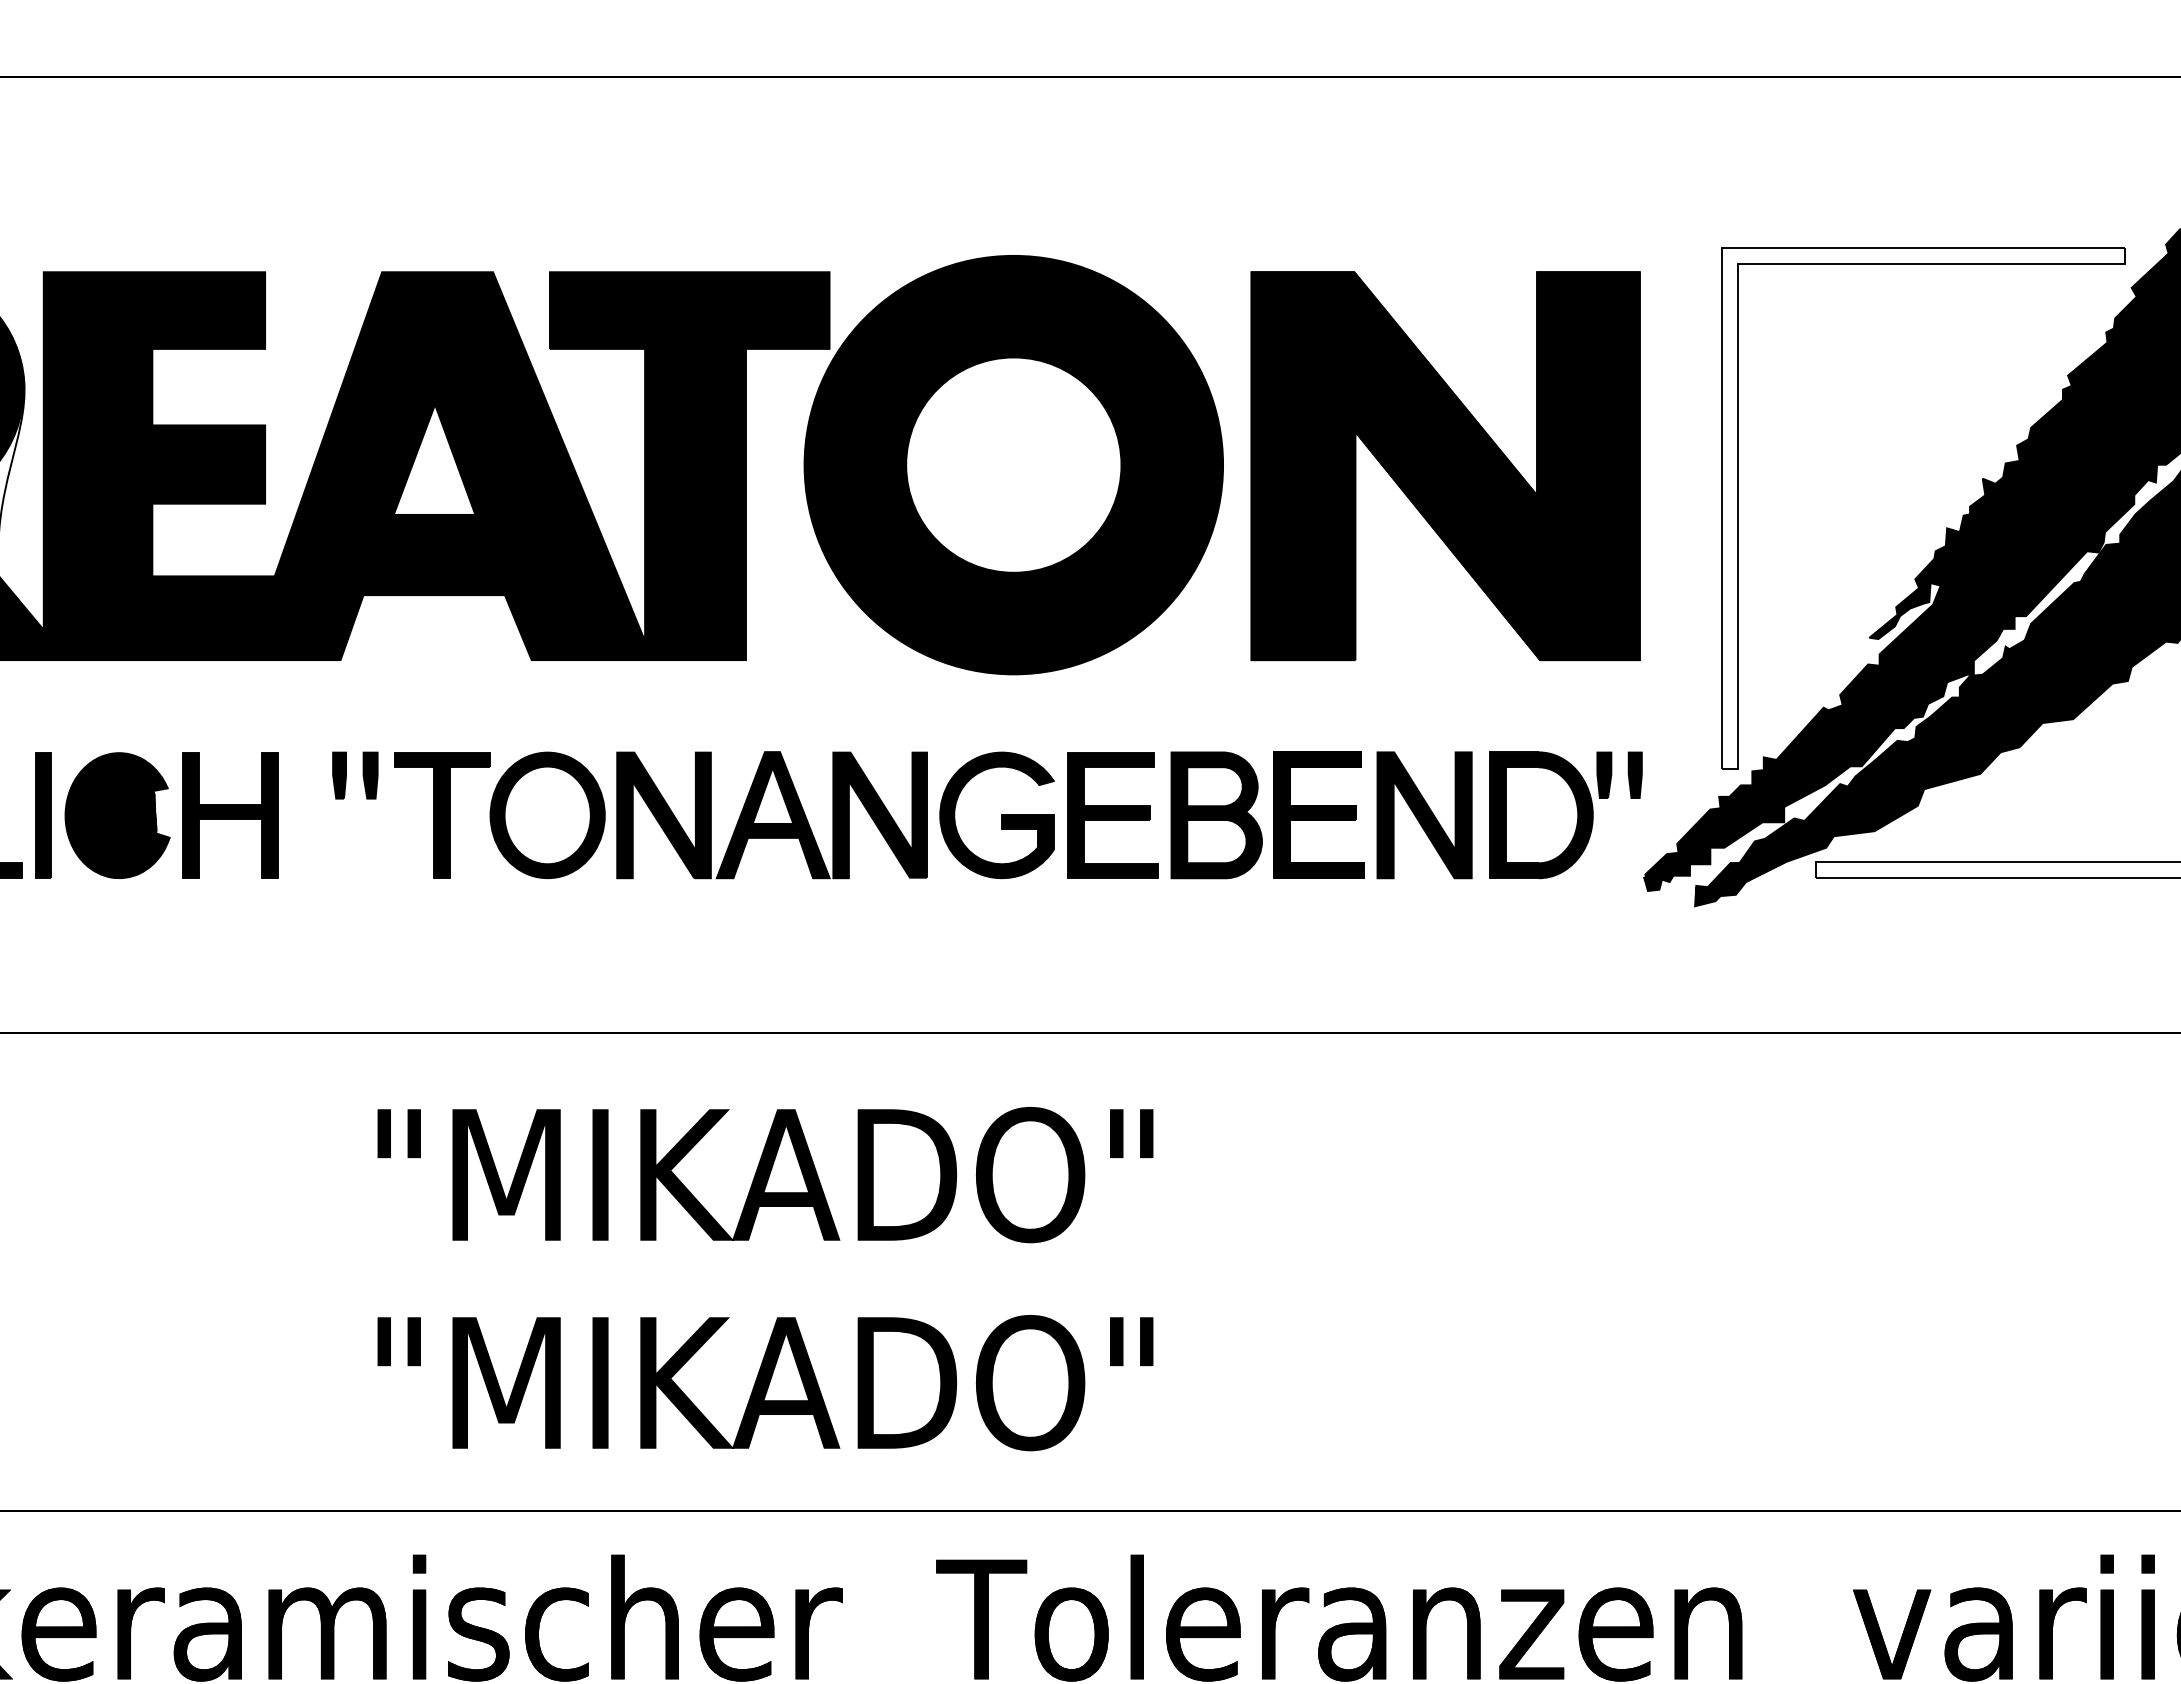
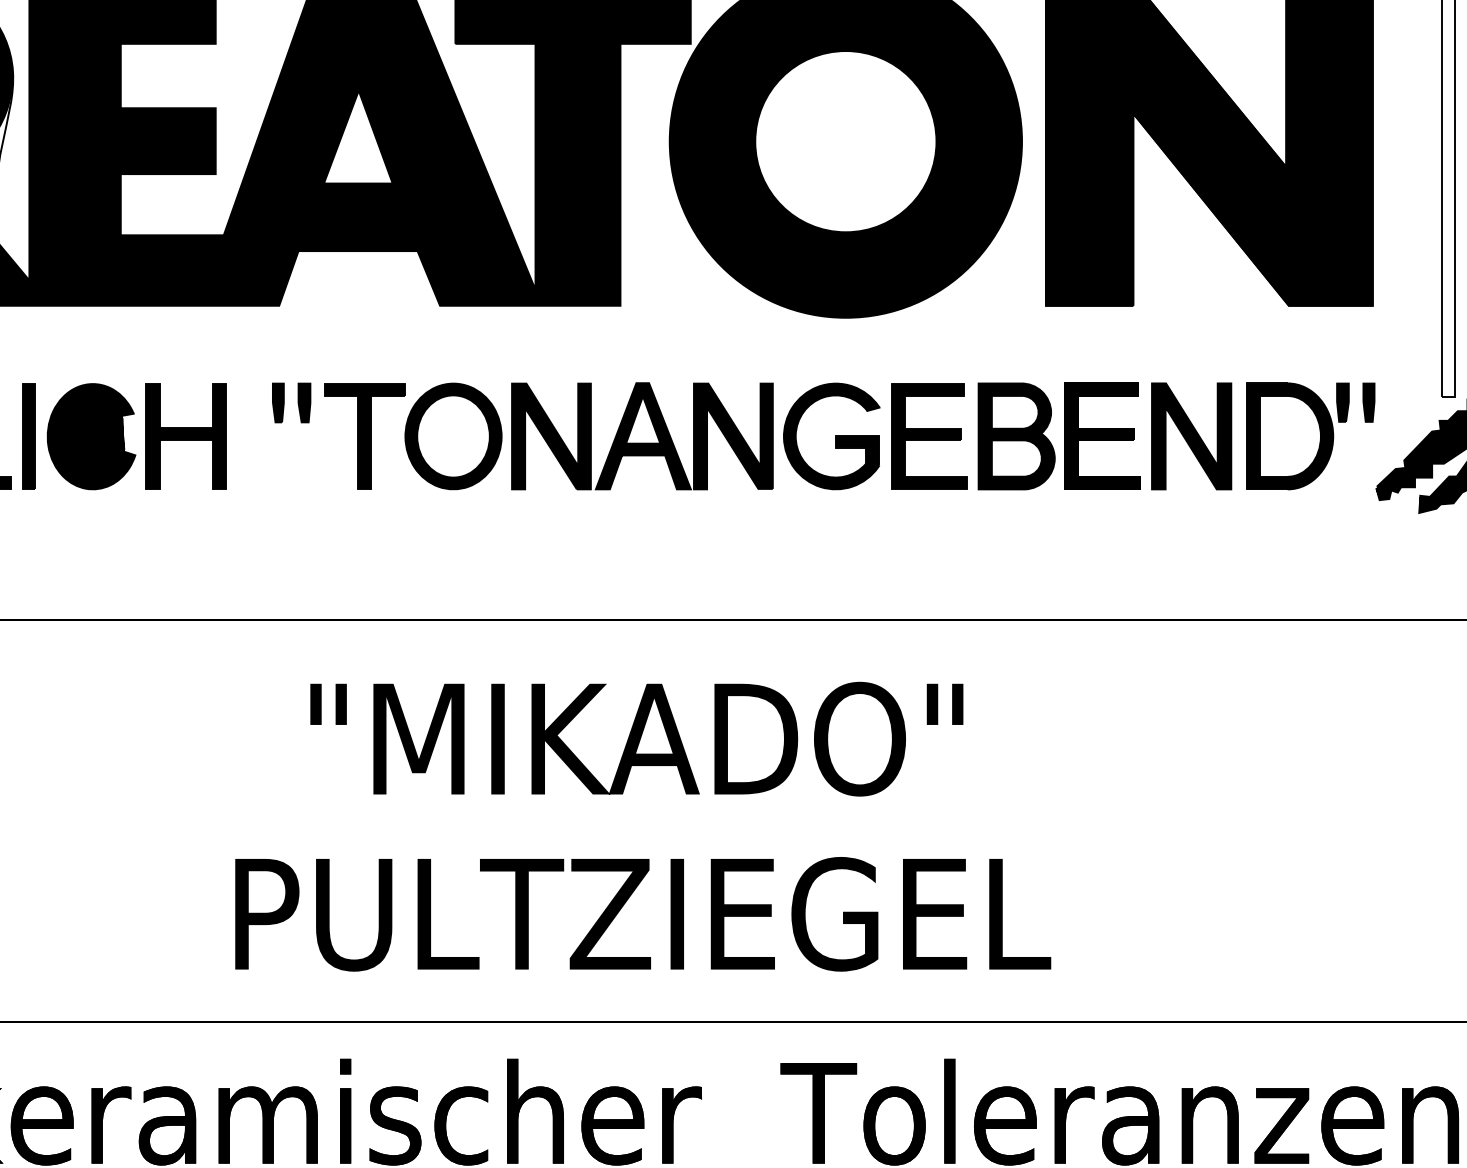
text: (772, 1382) -> (642, 913), "MIKADO" -> PULTZIEGEL

